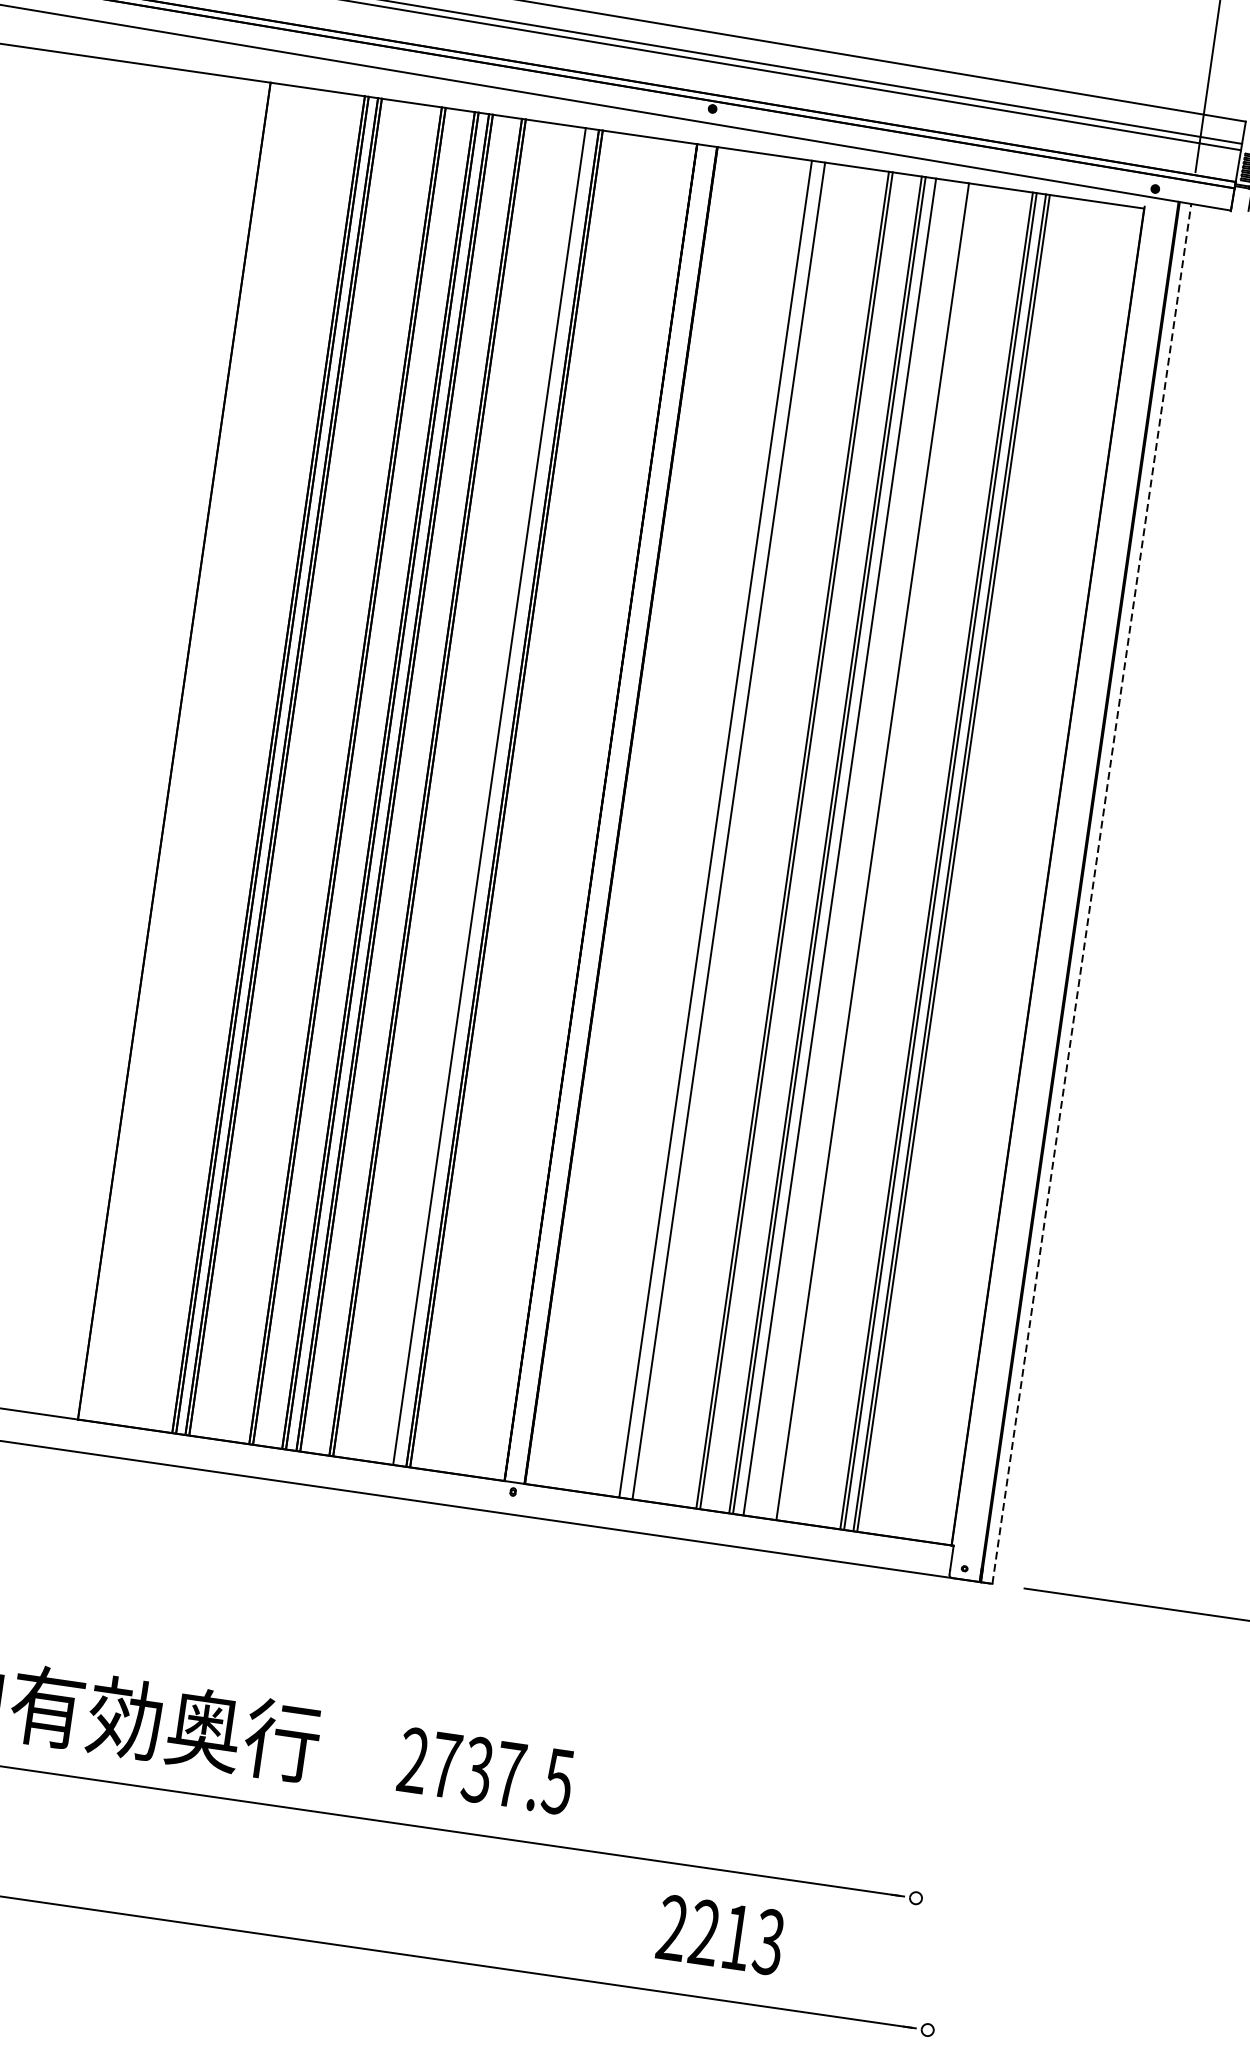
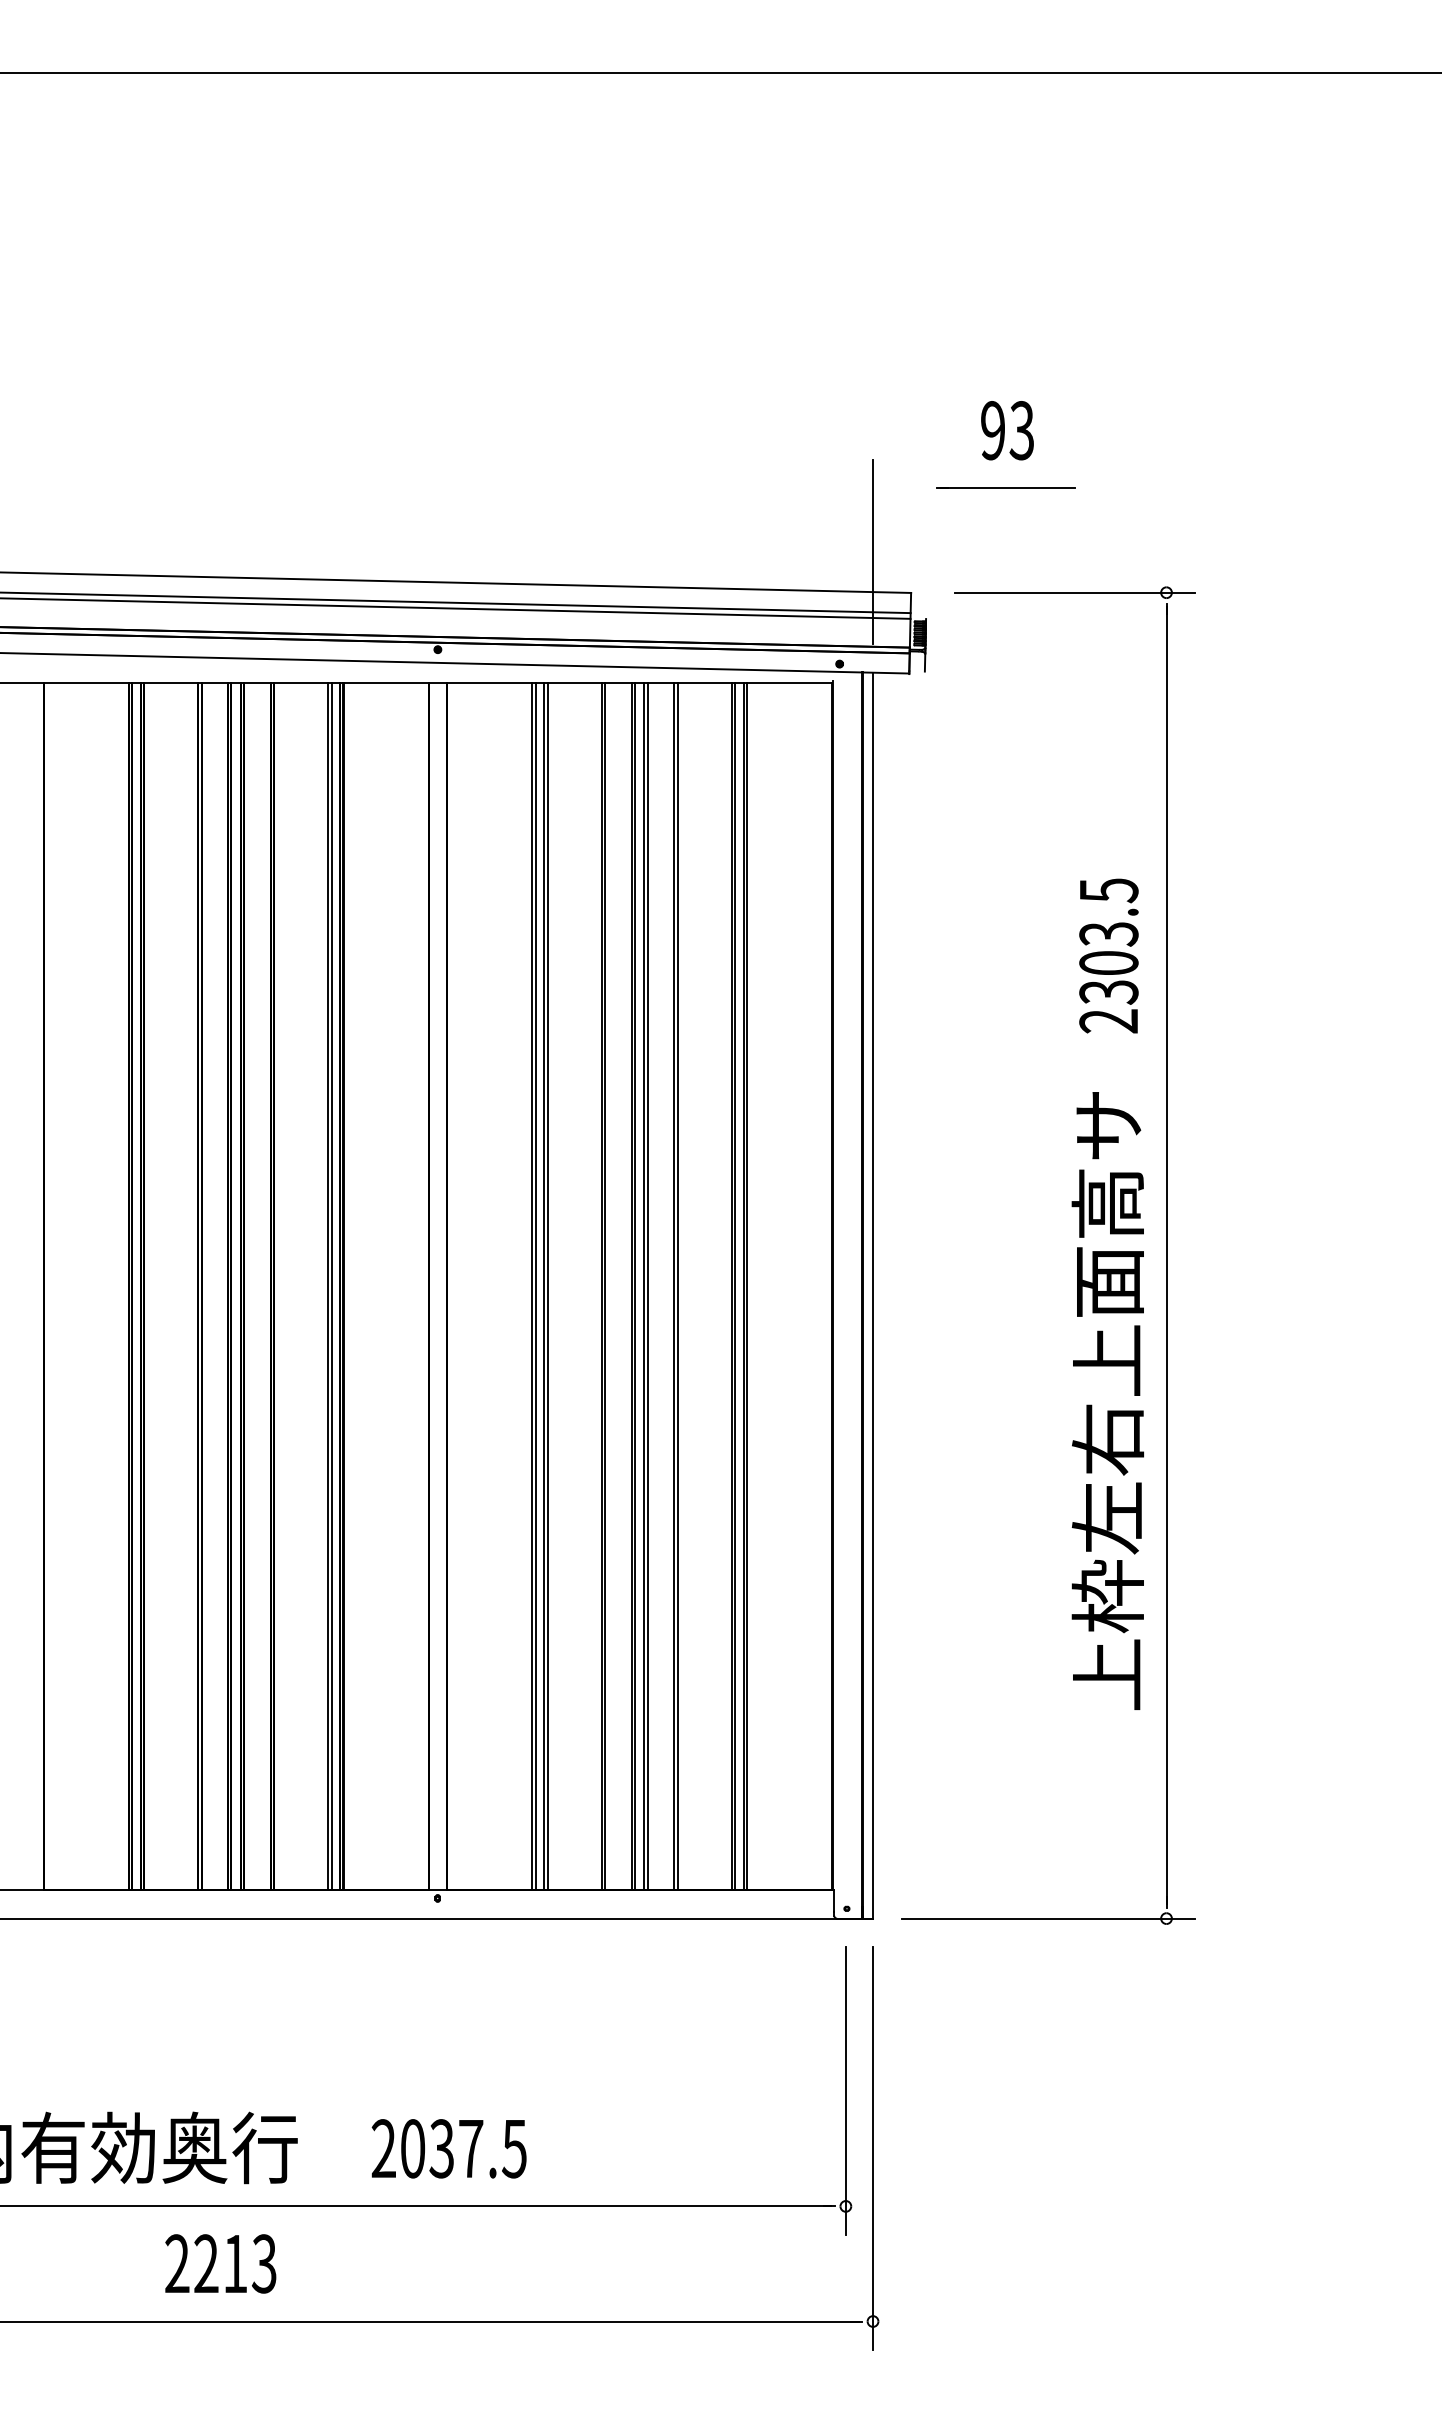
line: (493, 796) -> (331, 1285), added
line: (719, 828) -> (535, 1285), added
line: (732, 830) -> (547, 1285), added
line: (843, 846) -> (647, 1285), added
line: (876, 851) -> (677, 1285), added
line: (1092, 893) -> (873, 1295), dashed -> solid
text: (446, 1765) -> (413, 2148), 2737.5 -> 2037.5
line: (933, 1770) -> (845, 2091), added
line: (955, 1838) -> (873, 2148), added
text: (720, 1934) -> (220, 2263), moved

